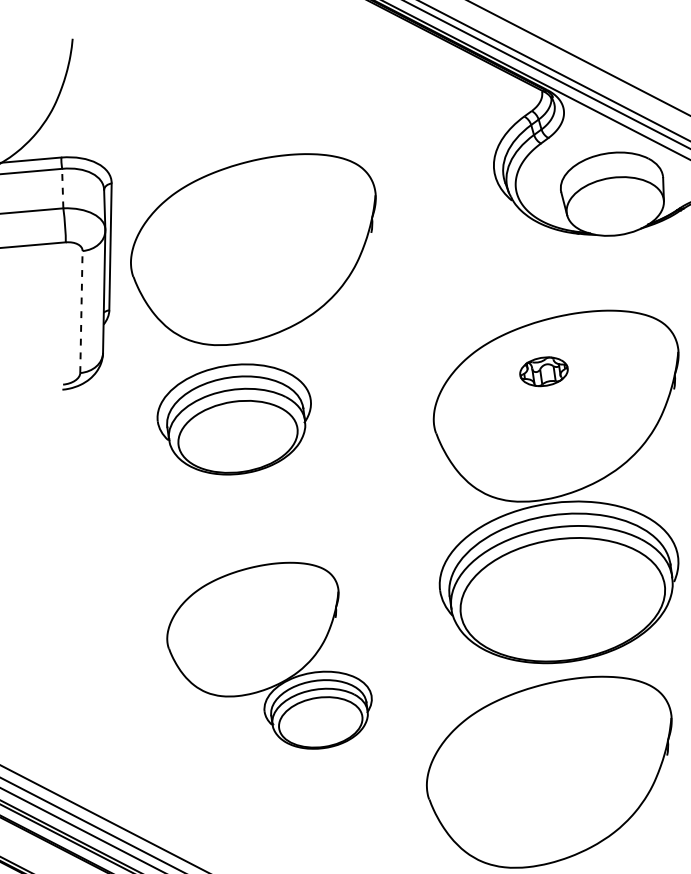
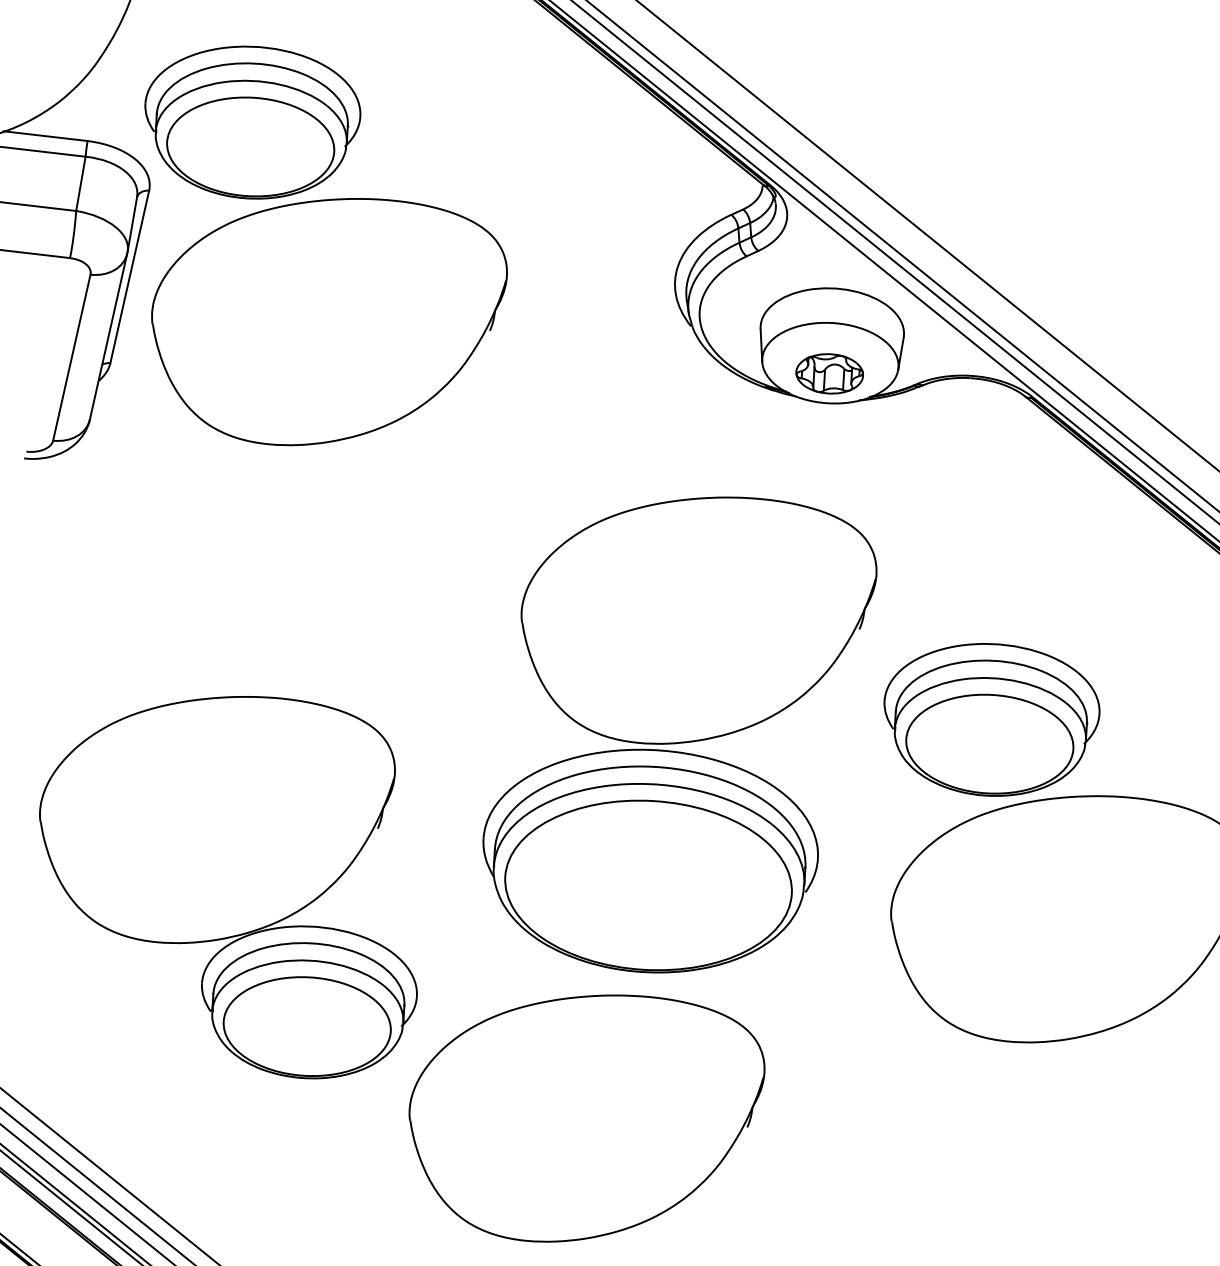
line: (62, 188) -> (80, 183), dashed -> solid
line: (81, 311) -> (71, 357), dashed -> solid
part: (543, 371) -> (829, 373), moved
part: (235, 419) -> (252, 122), moved
part: (267, 661) -> (228, 887), size x1.43

